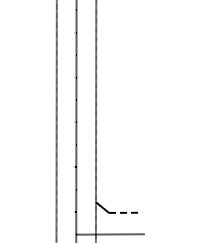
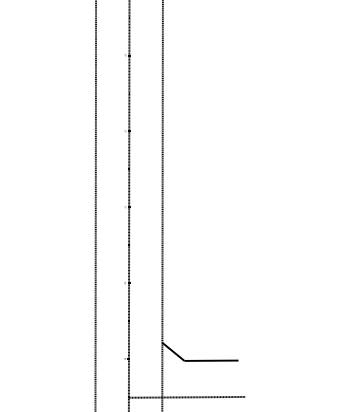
line: (125, 212) -> (212, 360), dashed -> solid

